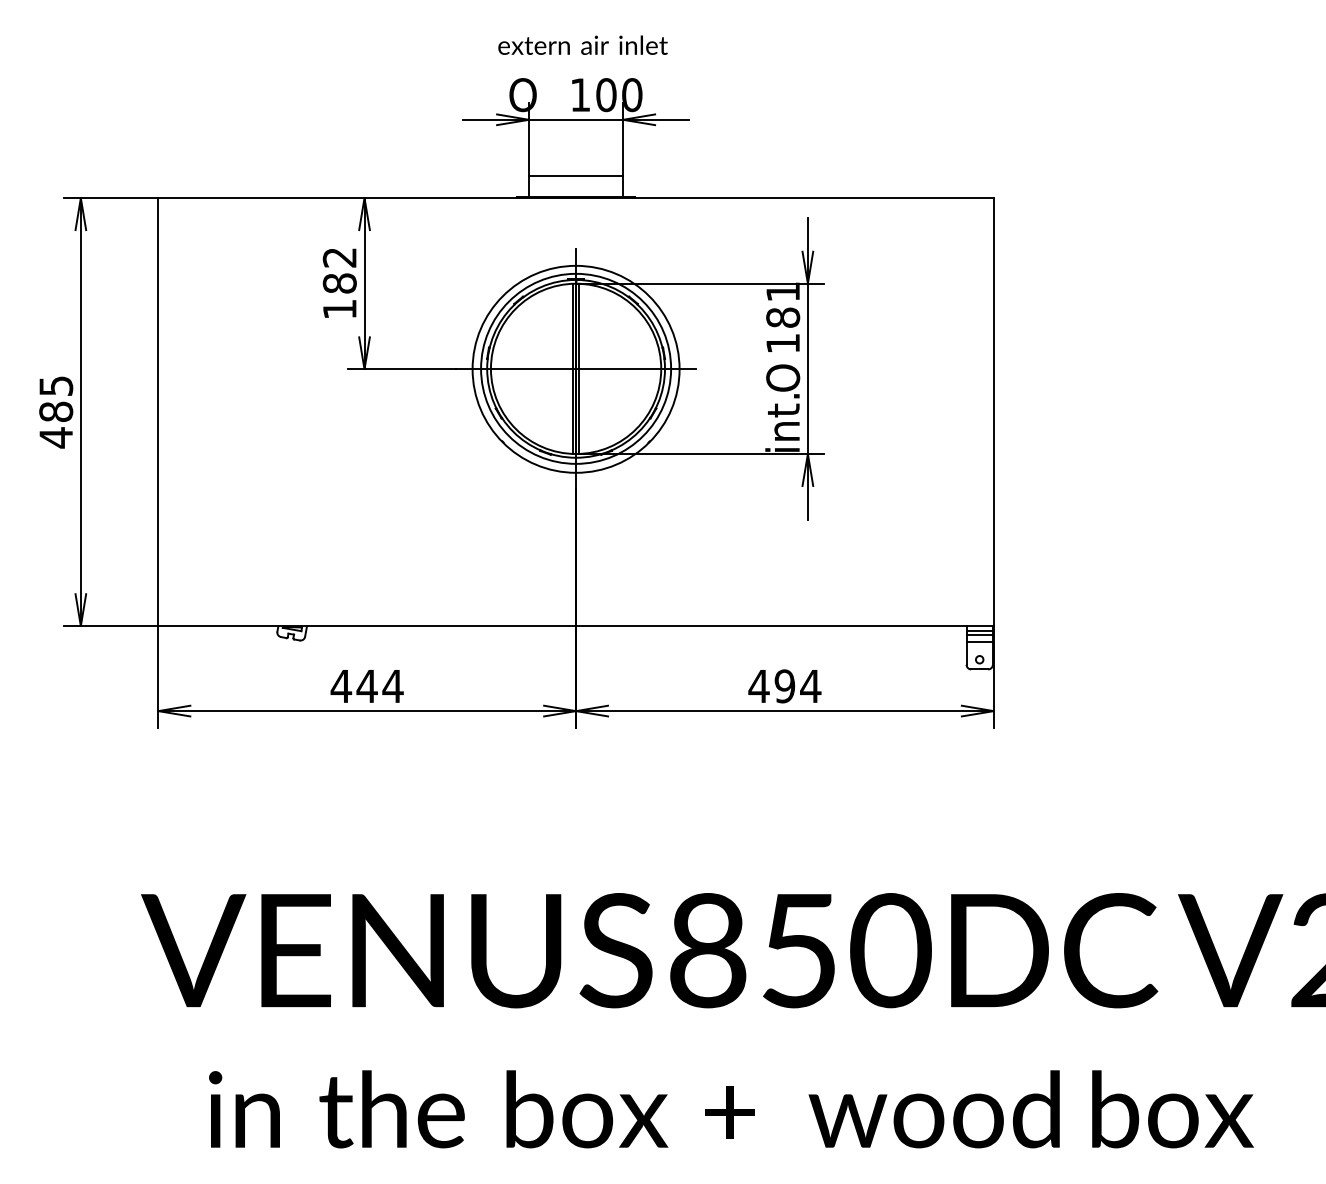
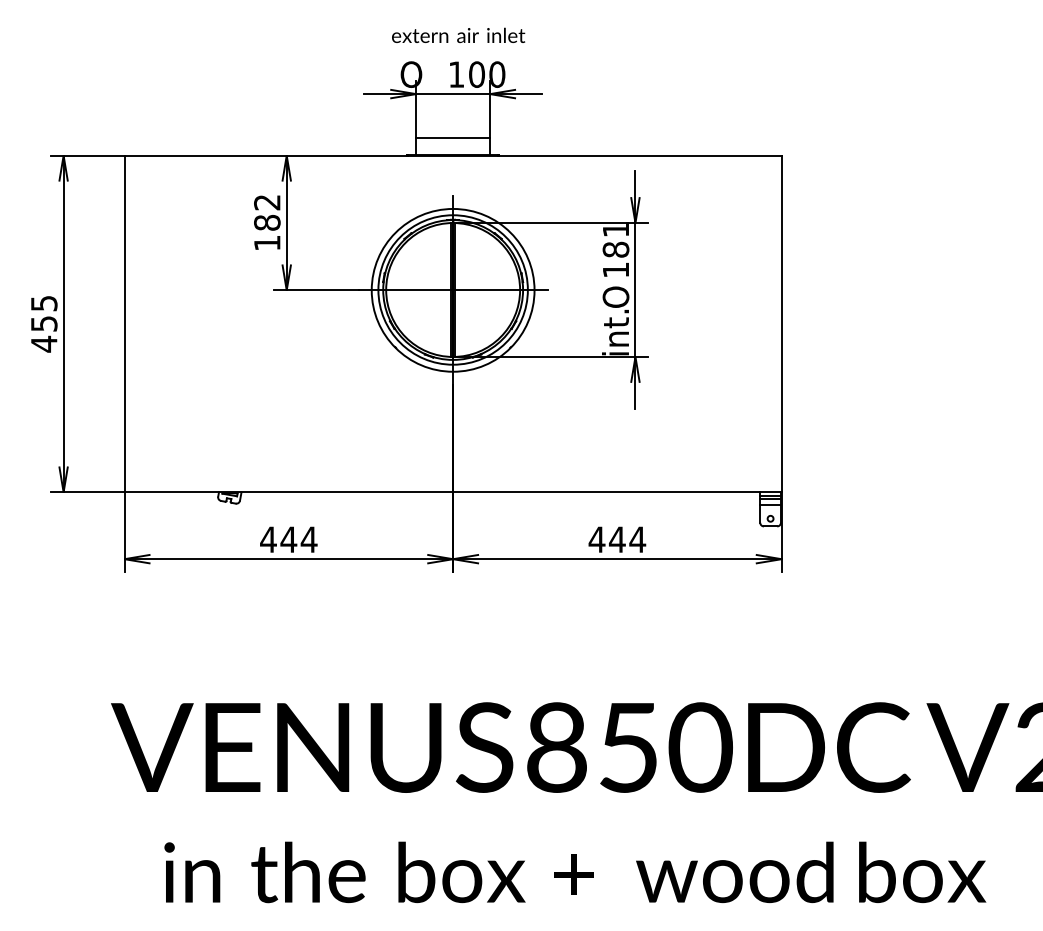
text: (55, 411) -> (43, 323), 485 -> 455
text: (785, 686) -> (617, 539), 494 -> 444

